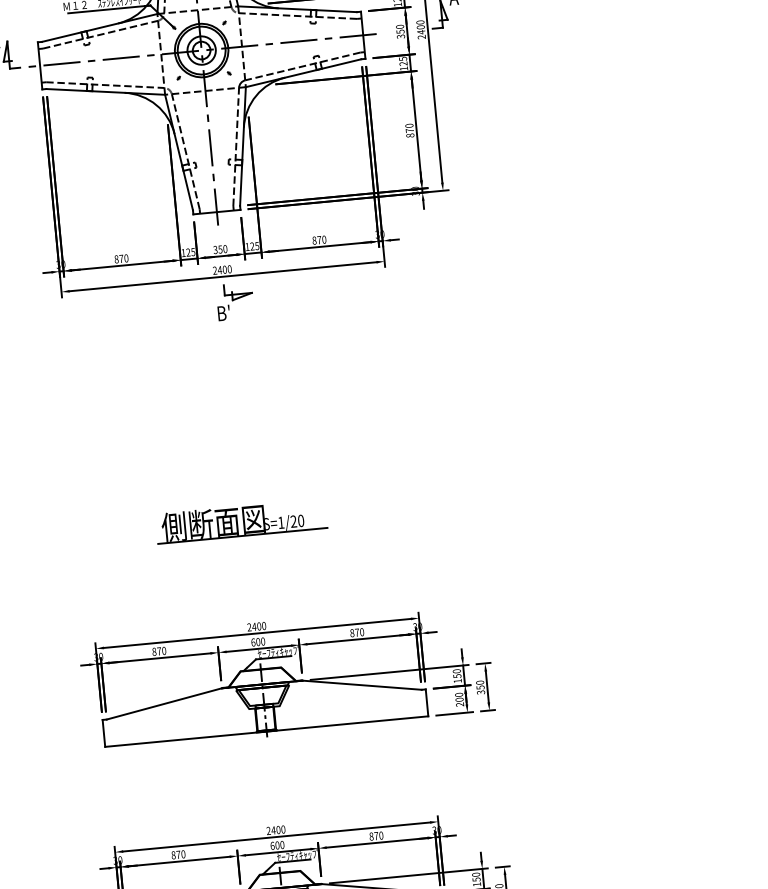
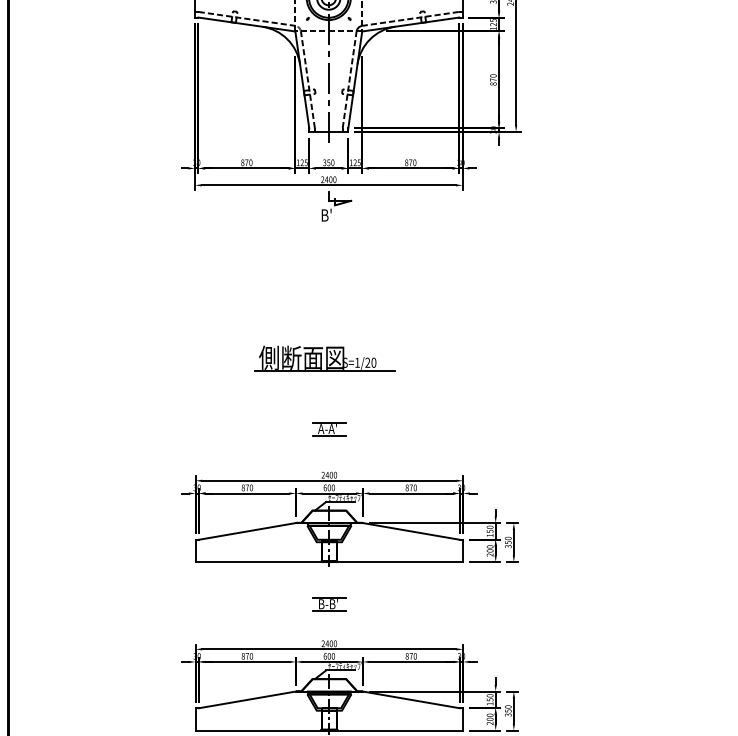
part: (240, 521) -> (324, 358), moved
part: (251, 571) -> (329, 429), added
part: (271, 782) -> (329, 604), added

